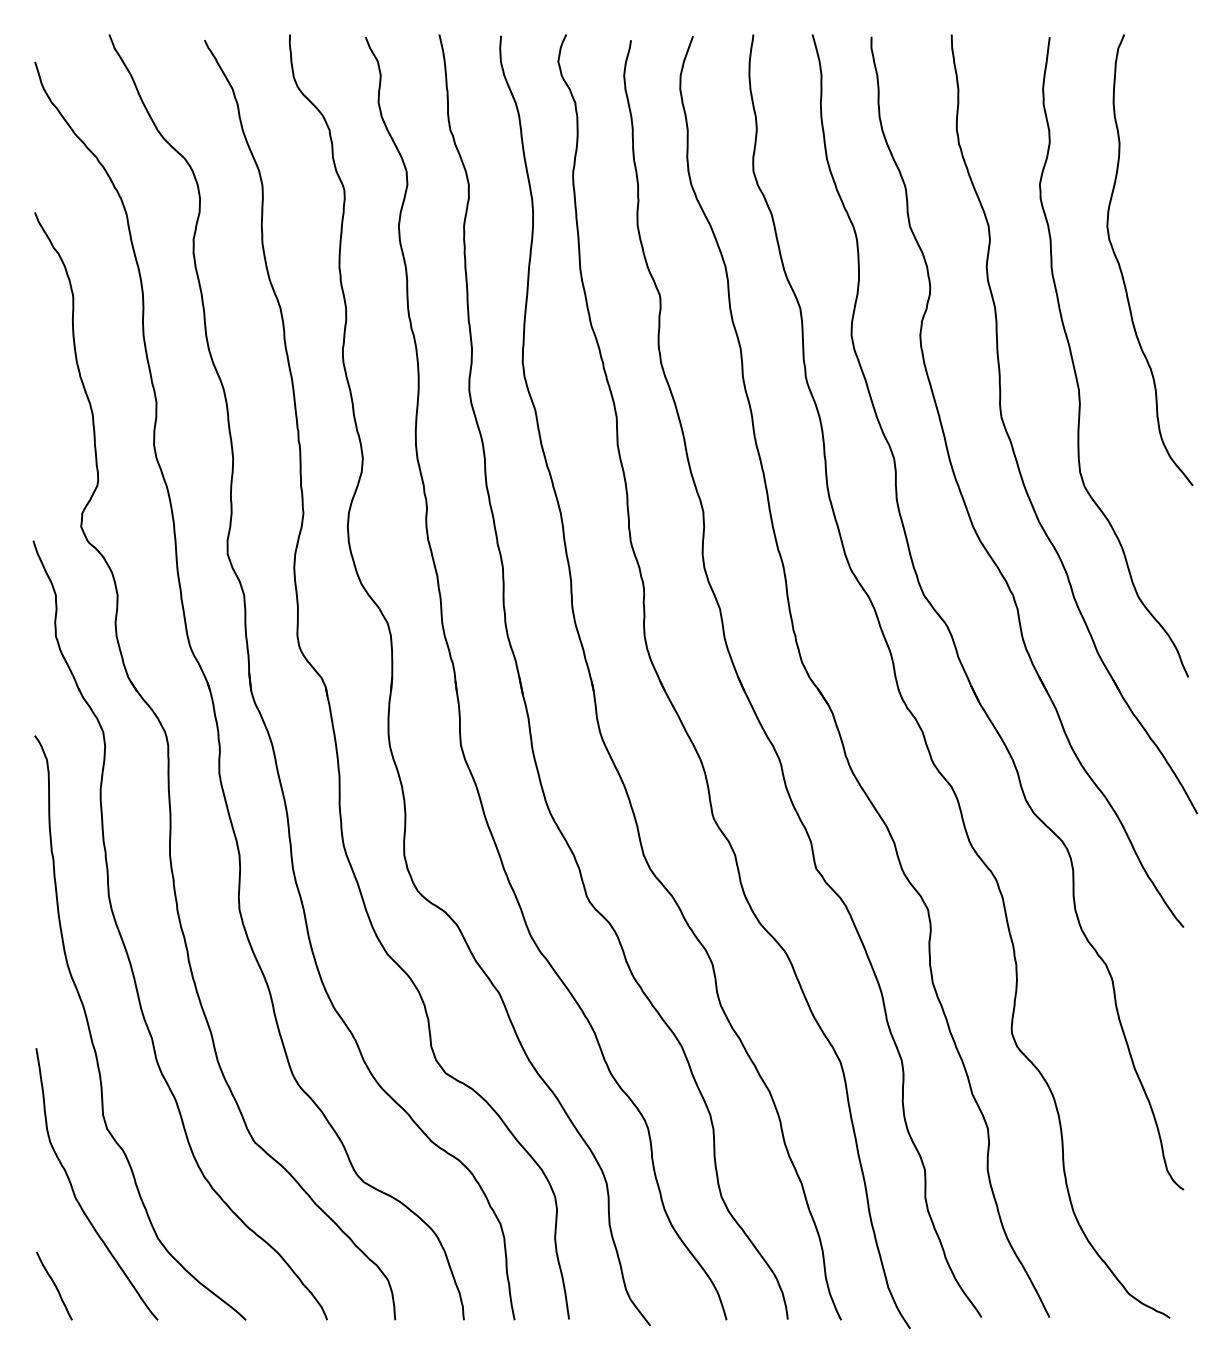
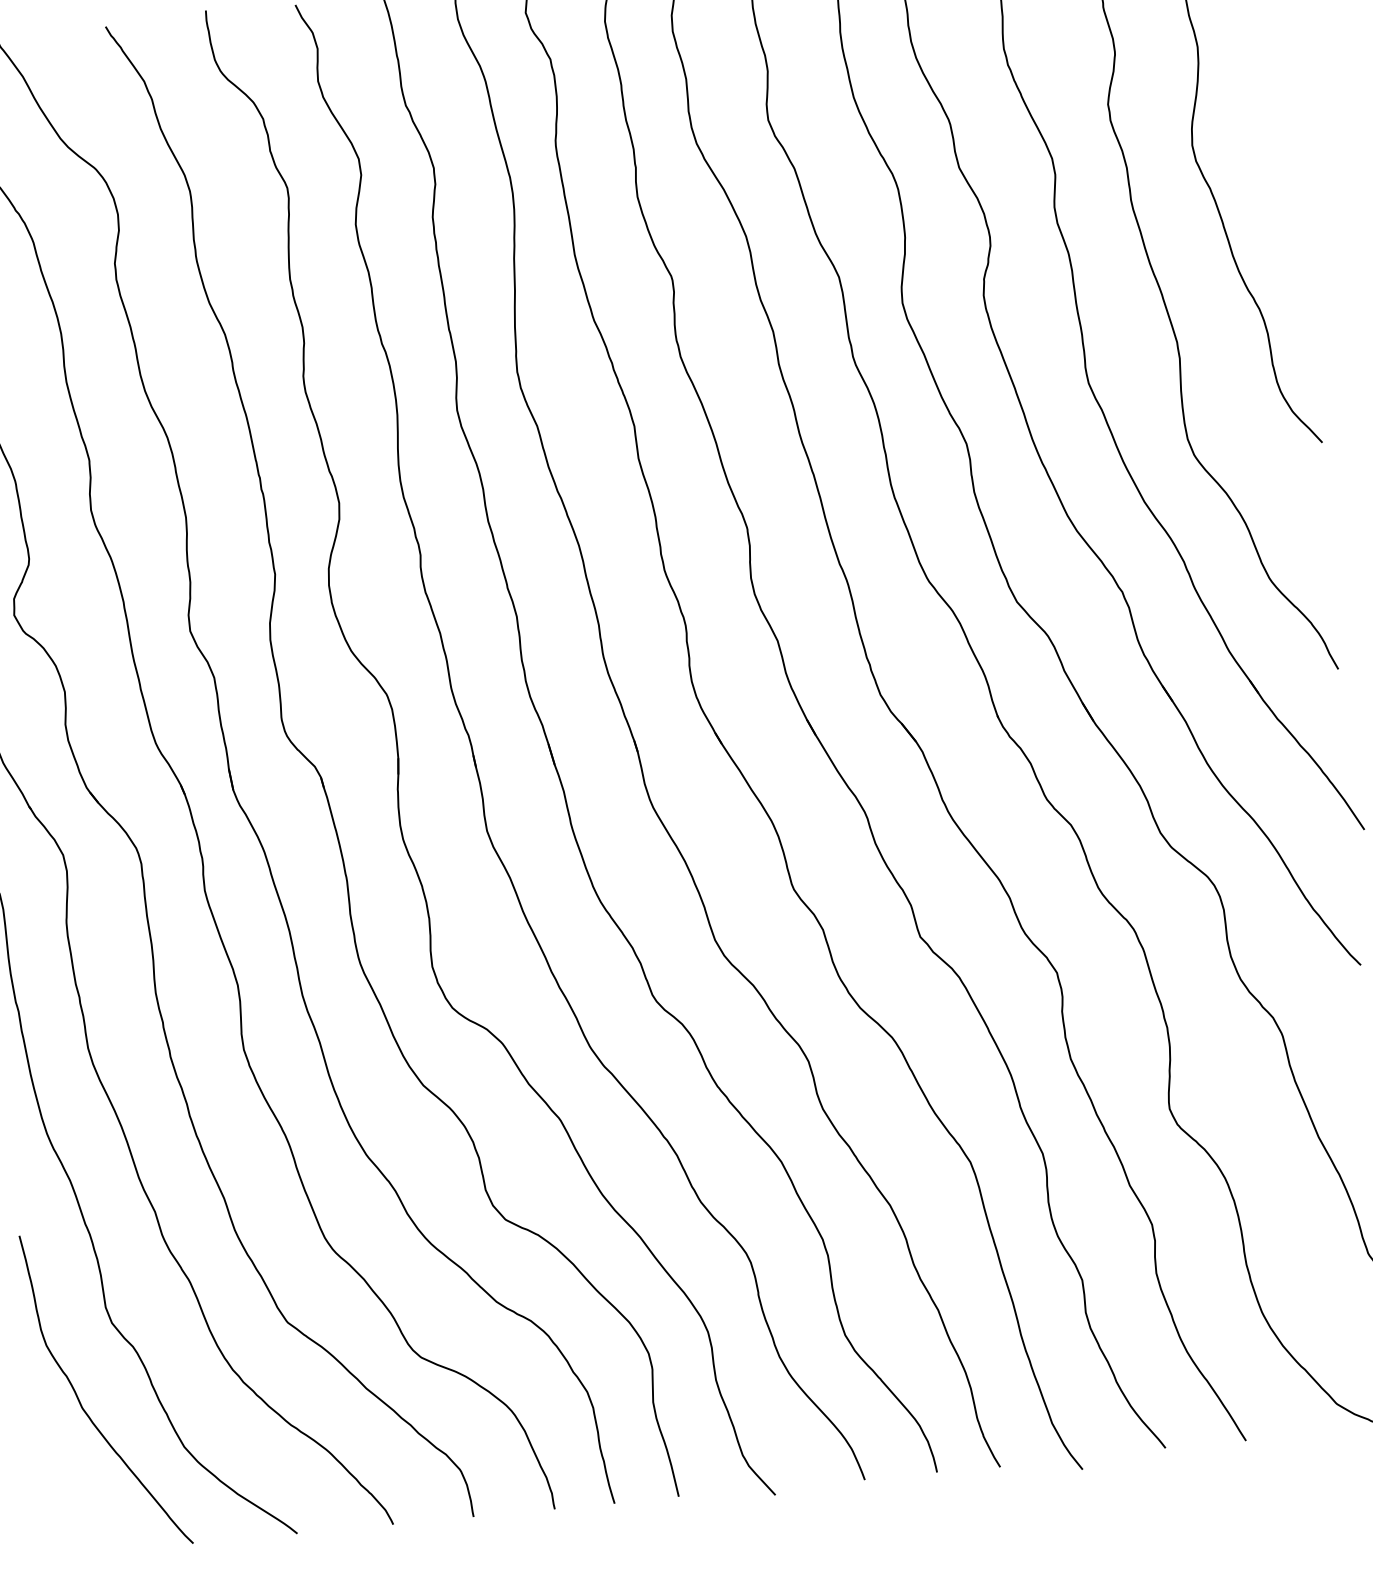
curve: (54, 1285) -> (67, 1514), removed

